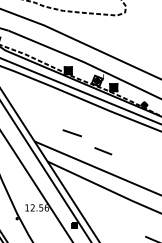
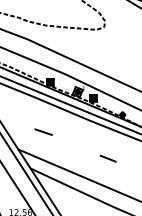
line: (71, 133) -> (42, 132), moved
line: (103, 151) -> (108, 158), moved

